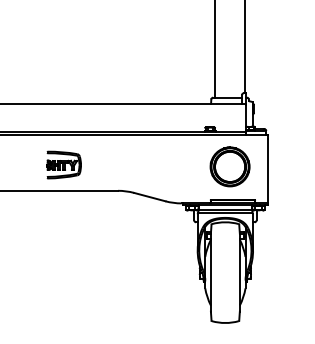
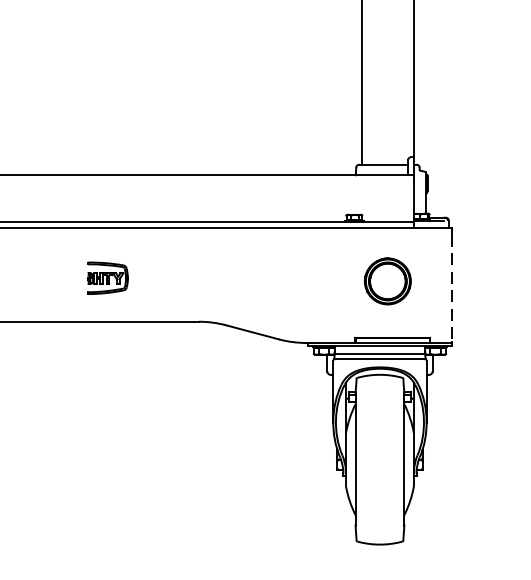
part: (63, 164) -> (106, 277), size x0.7
part: (229, 166) -> (386, 280), size x0.7
line: (267, 171) -> (450, 289), solid -> dashed

